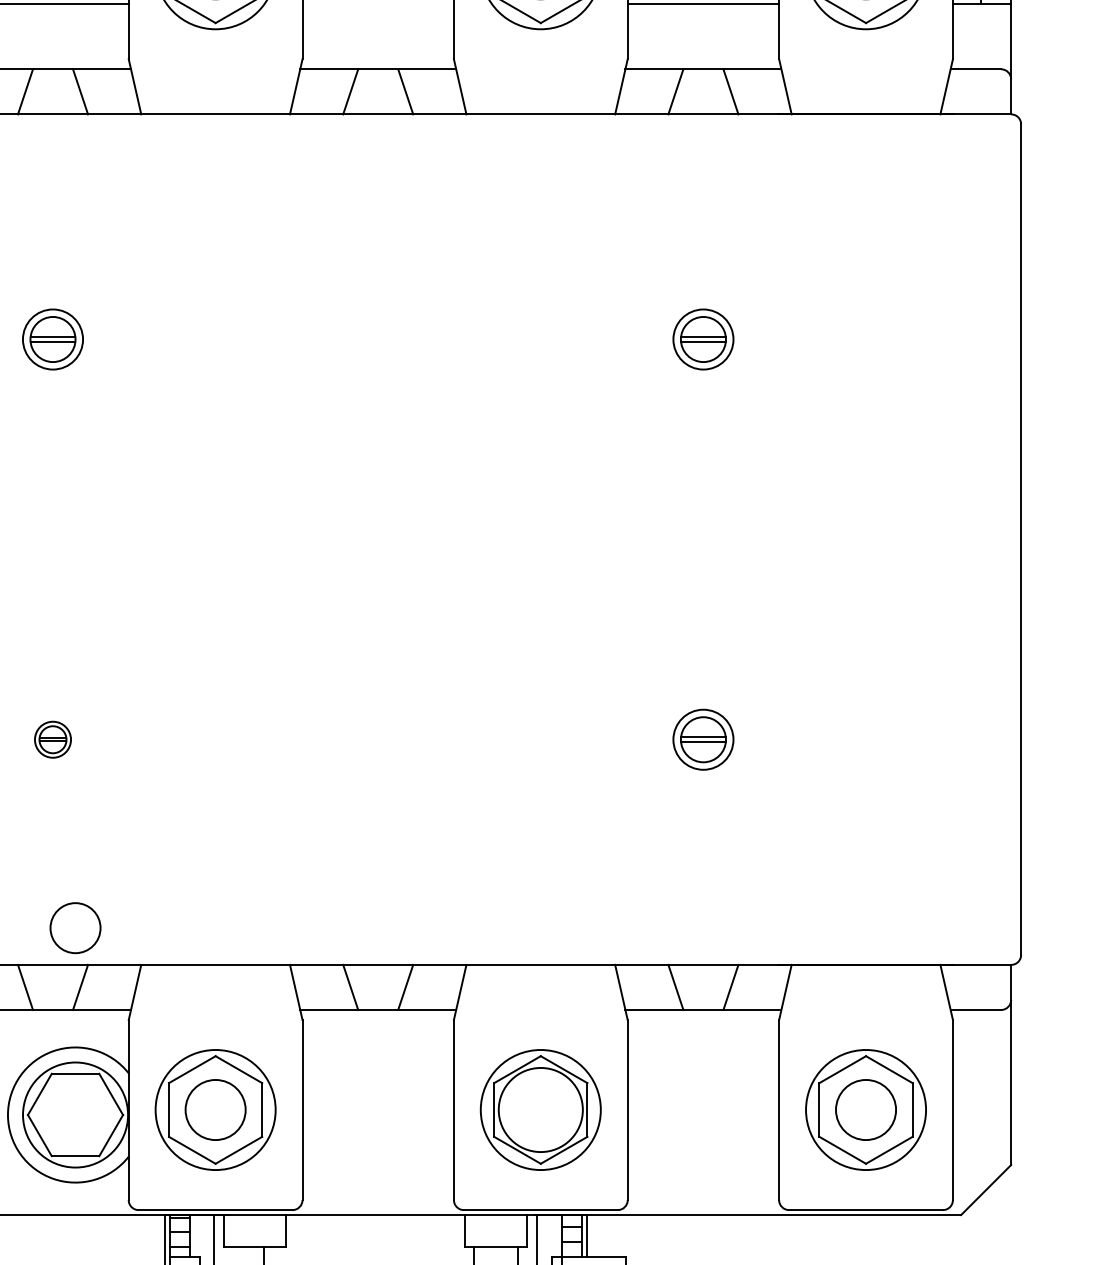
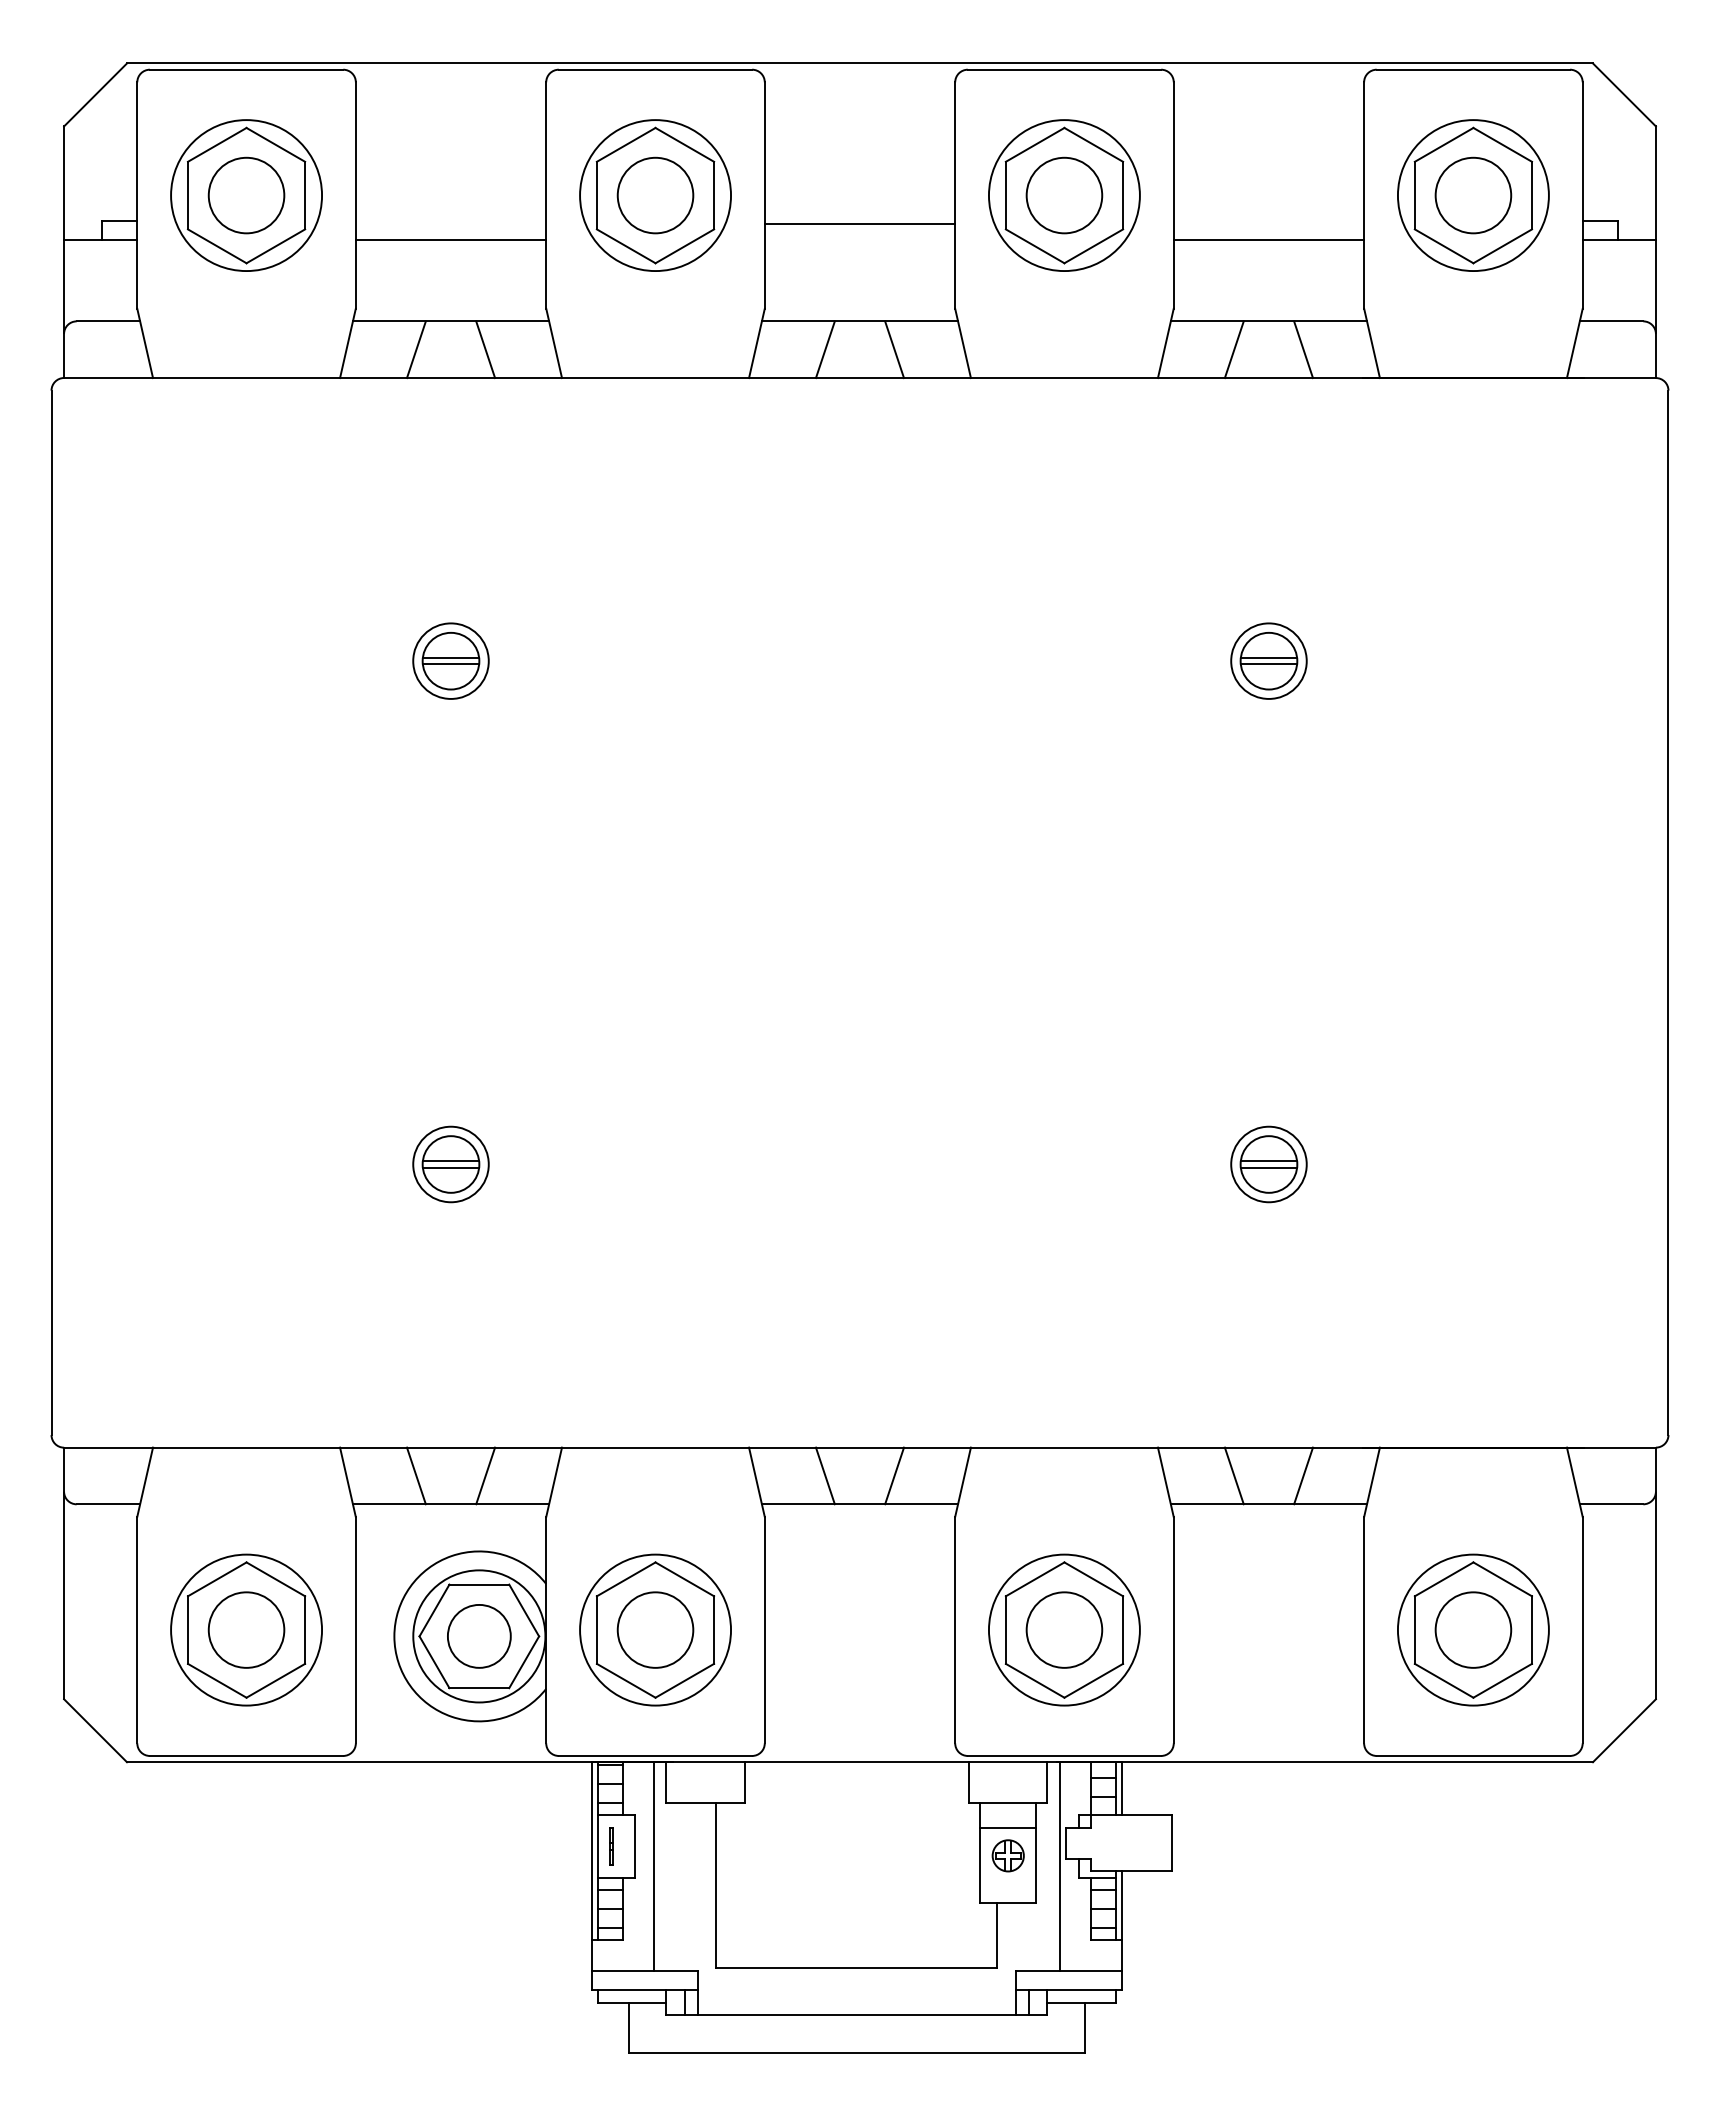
part: (52, 739) -> (450, 1164), size x1.67
circle: (75, 928) -> (479, 1636), moved
circle: (540, 1109) -> (1064, 1629), size x0.71

